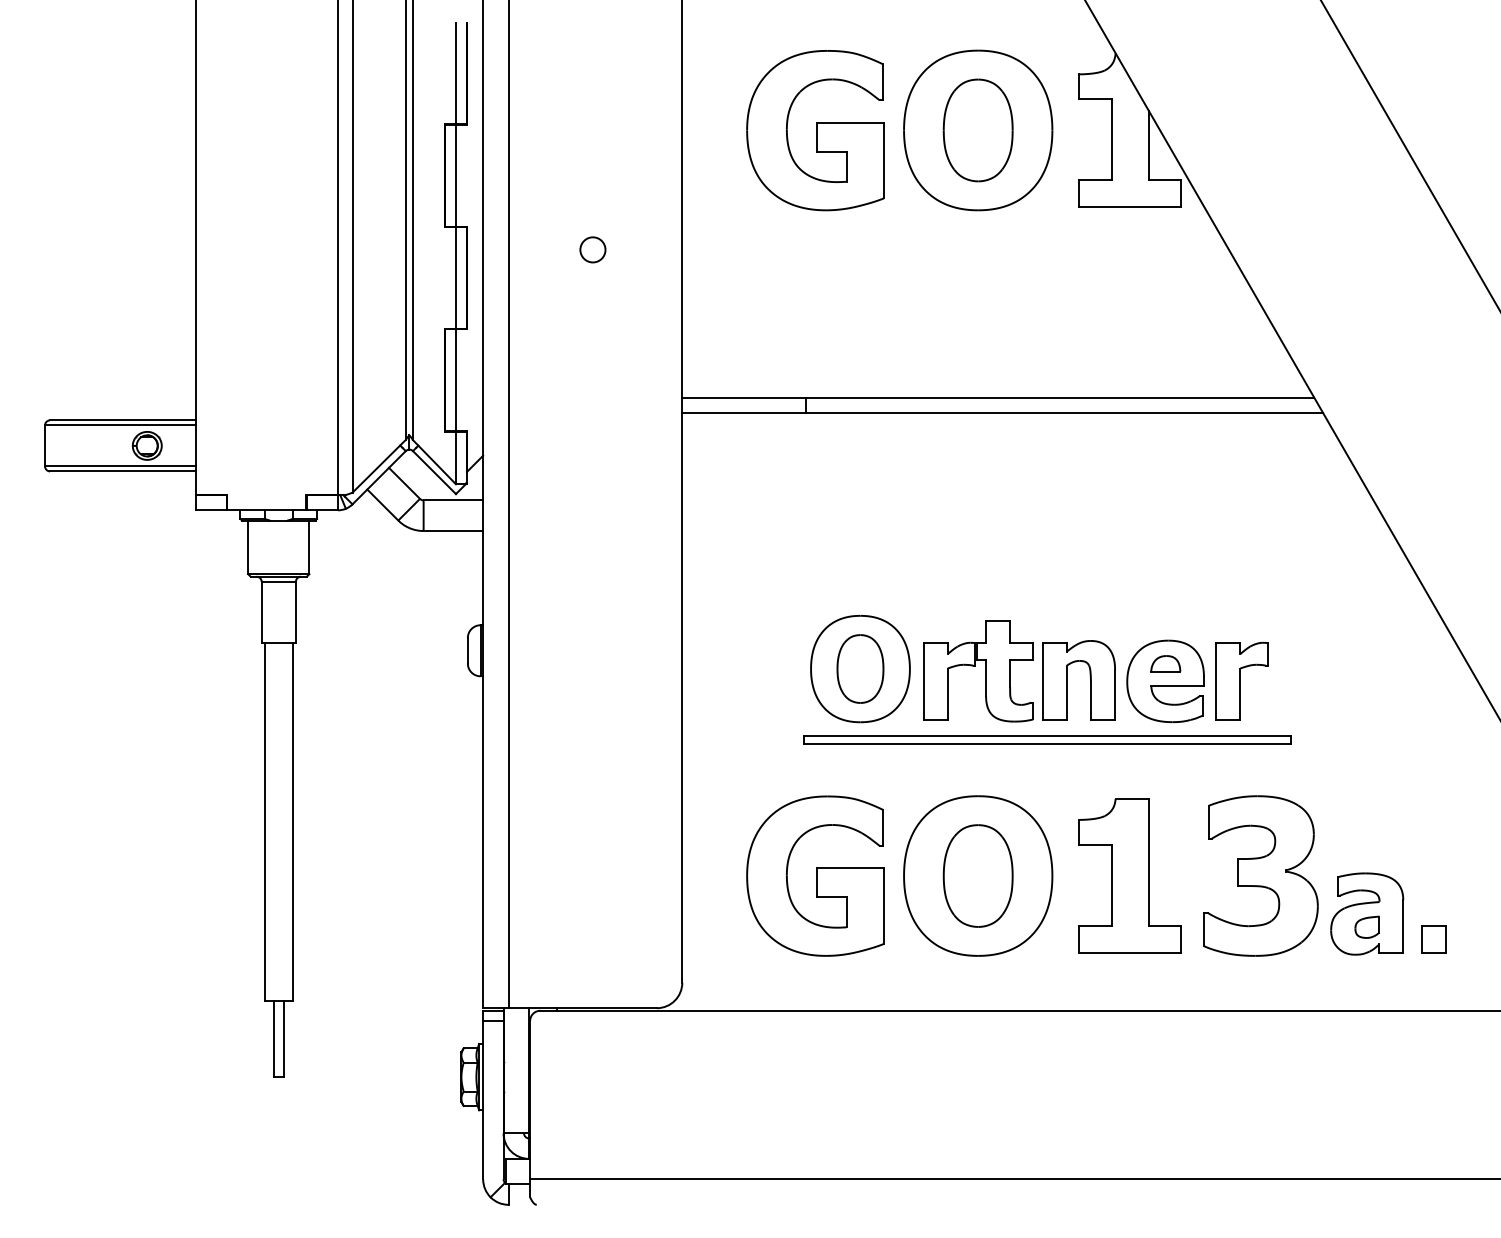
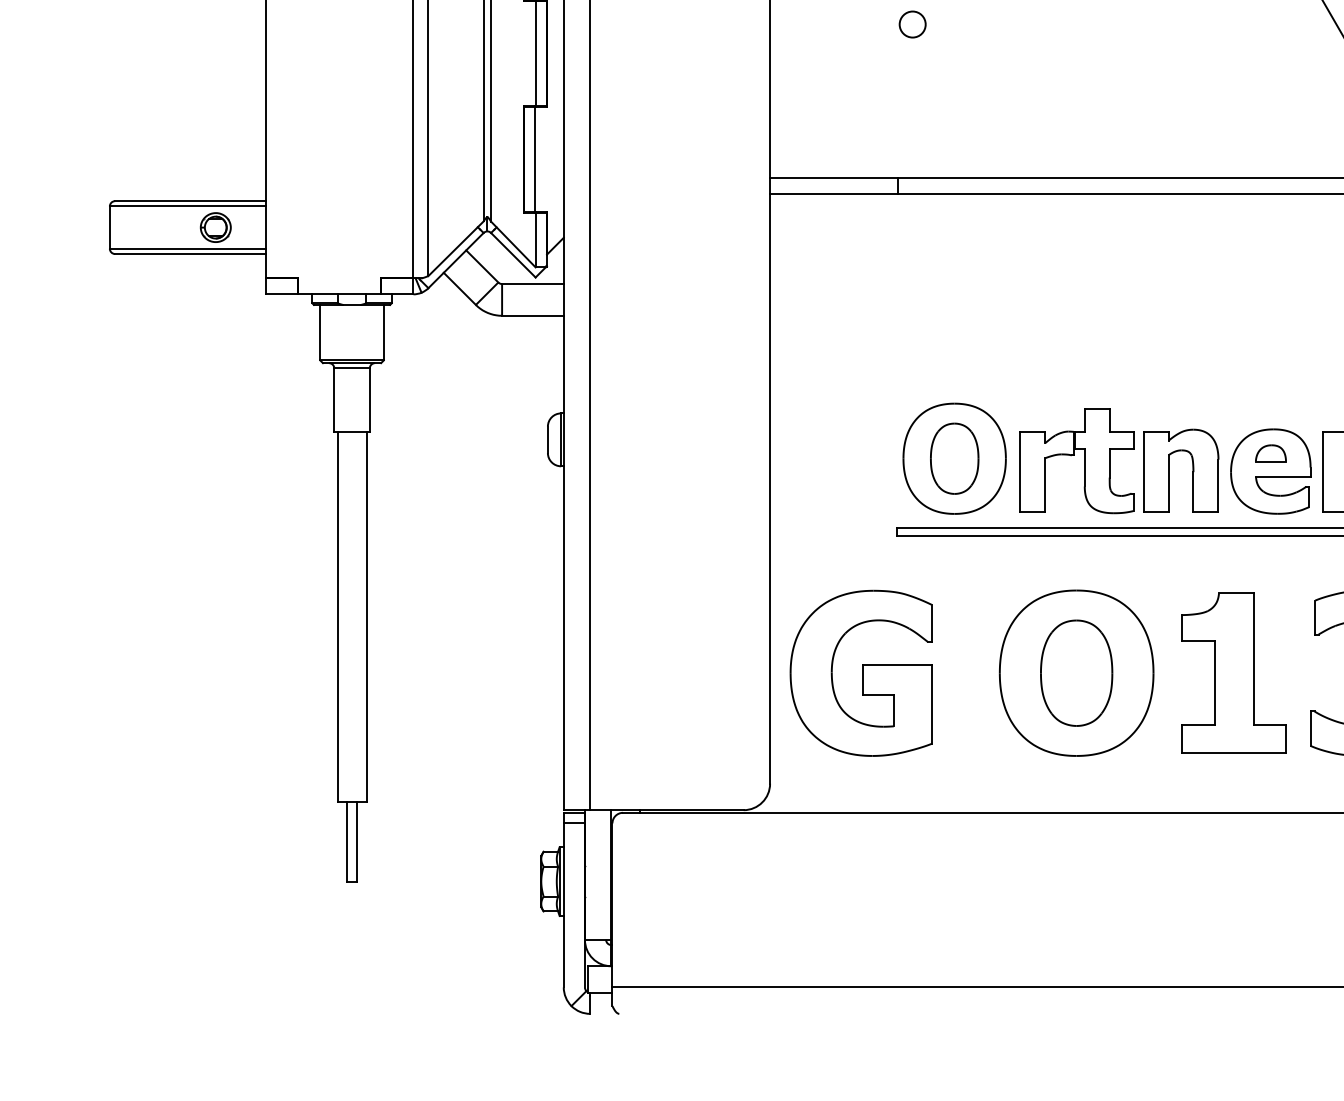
circle: (592, 249) -> (912, 24), moved
part: (815, 875) -> (861, 672), moved

